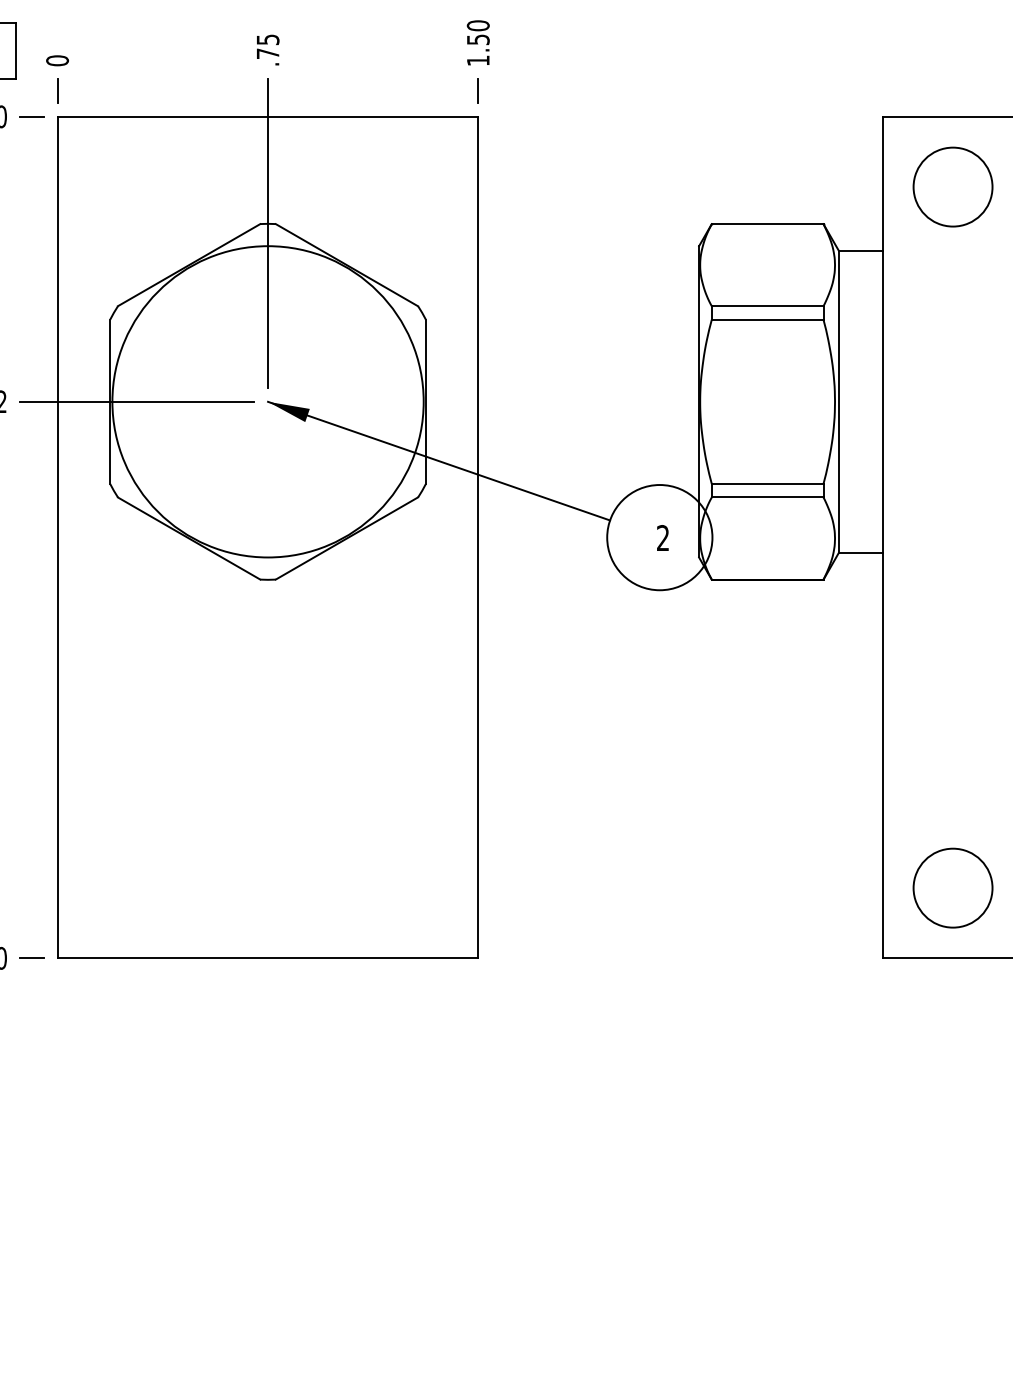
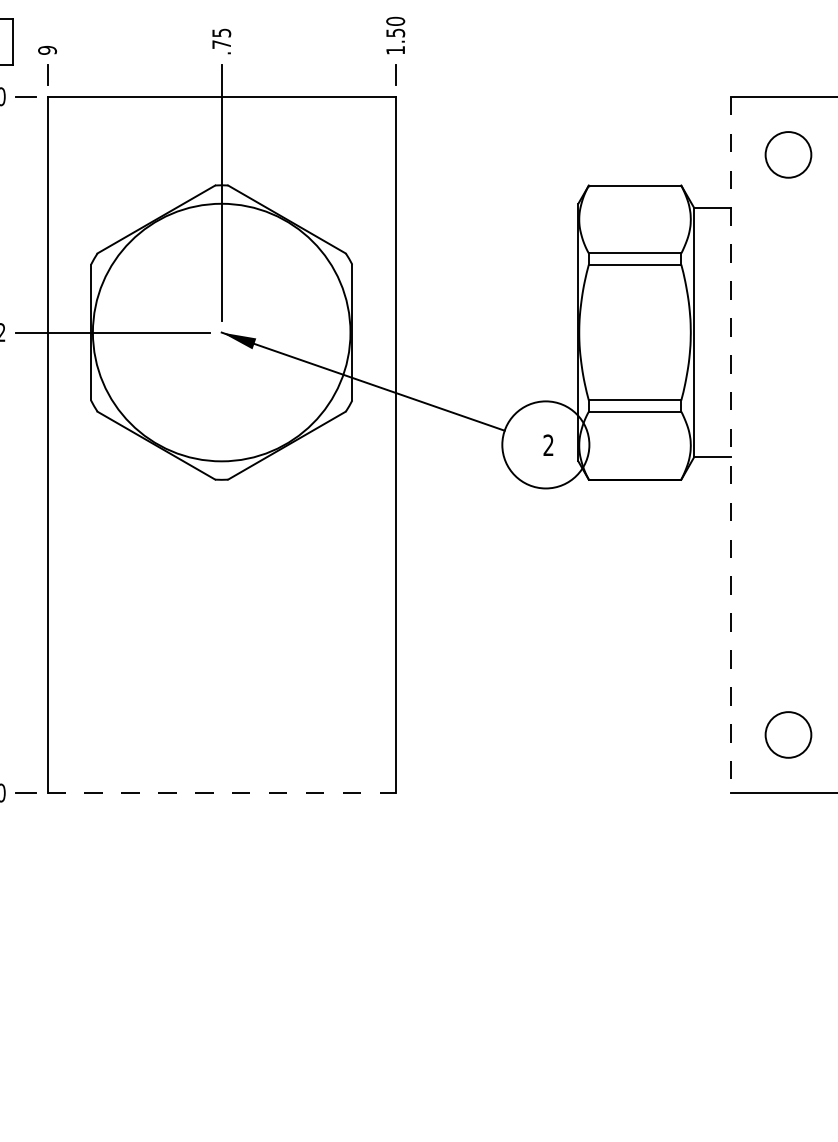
text: (57, 60) -> (47, 50), 0 -> 9
circle: (953, 186) -> (788, 154), size x0.7
line: (882, 538) -> (730, 445), solid -> dashed
circle: (953, 887) -> (788, 734), size x0.7
line: (269, 958) -> (222, 793), solid -> dashed

